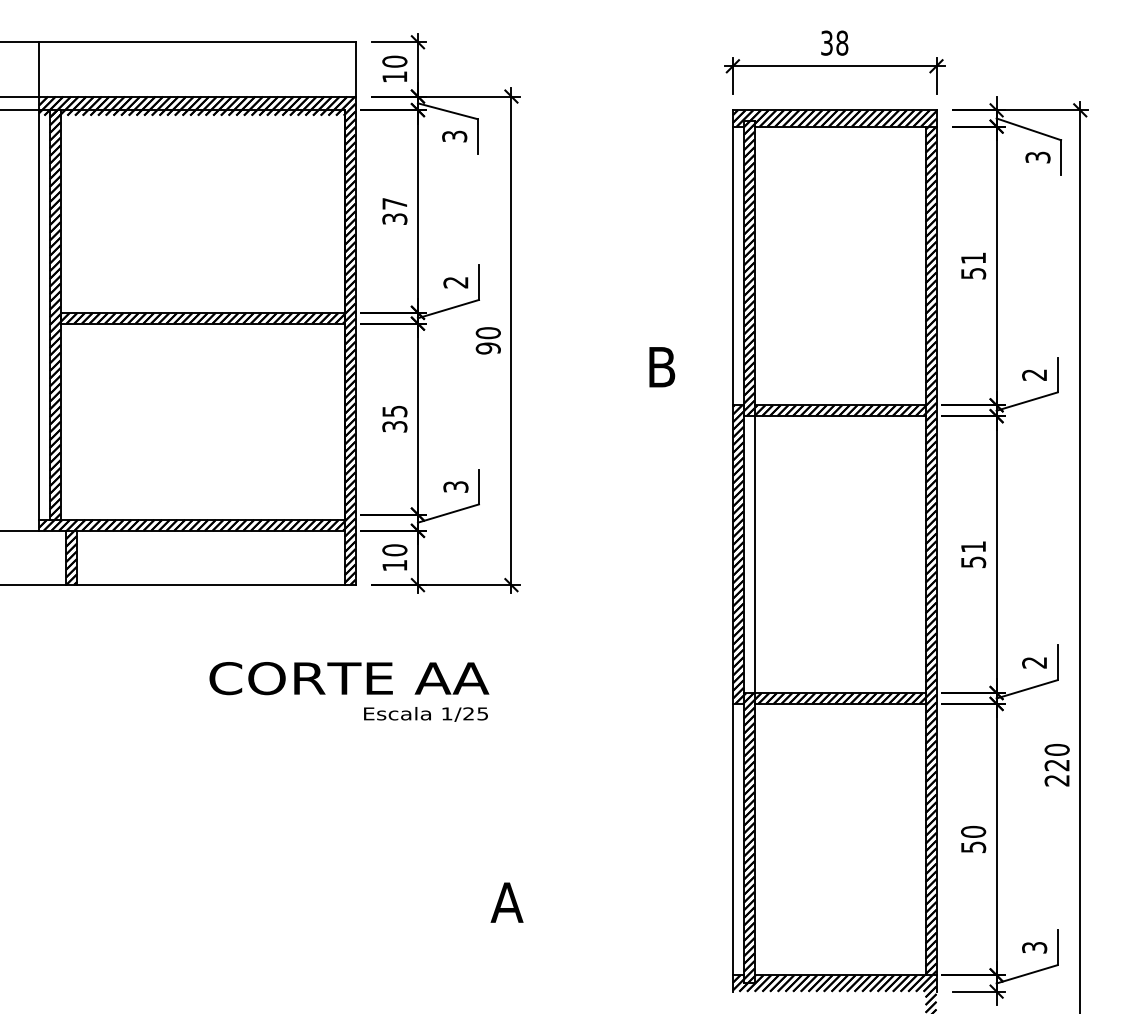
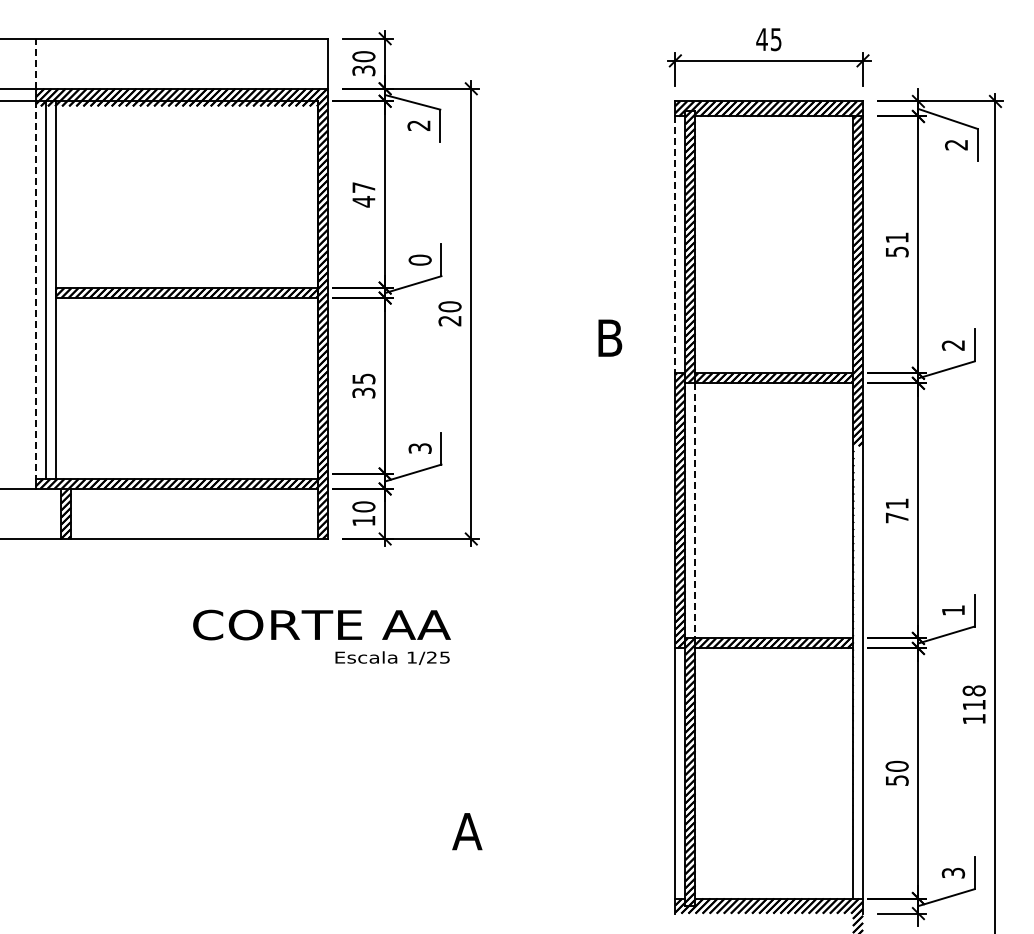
text: (833, 43) -> (768, 39), 38 -> 45
line: (39, 69) -> (36, 63), solid -> dashed
text: (394, 76) -> (363, 70), 10 -> 30
text: (454, 136) -> (418, 125), 3 -> 2
text: (1037, 157) -> (956, 144), 3 -> 2
text: (394, 218) -> (363, 201), 37 -> 47
line: (733, 266) -> (675, 245), solid -> dashed
text: (455, 281) -> (419, 259), 2 -> 0
hatch: (55, 314) -> (51, 289), removed
line: (39, 315) -> (36, 290), solid -> dashed
text: (487, 348) -> (449, 320), 90 -> 20
line: (754, 554) -> (695, 510), solid -> dashed
text: (973, 561) -> (897, 517), 51 -> 71
text: (1033, 662) -> (952, 610), 2 -> 1
hatch: (931, 727) -> (858, 670), removed
text: (1056, 764) -> (973, 704), 220 -> 118

